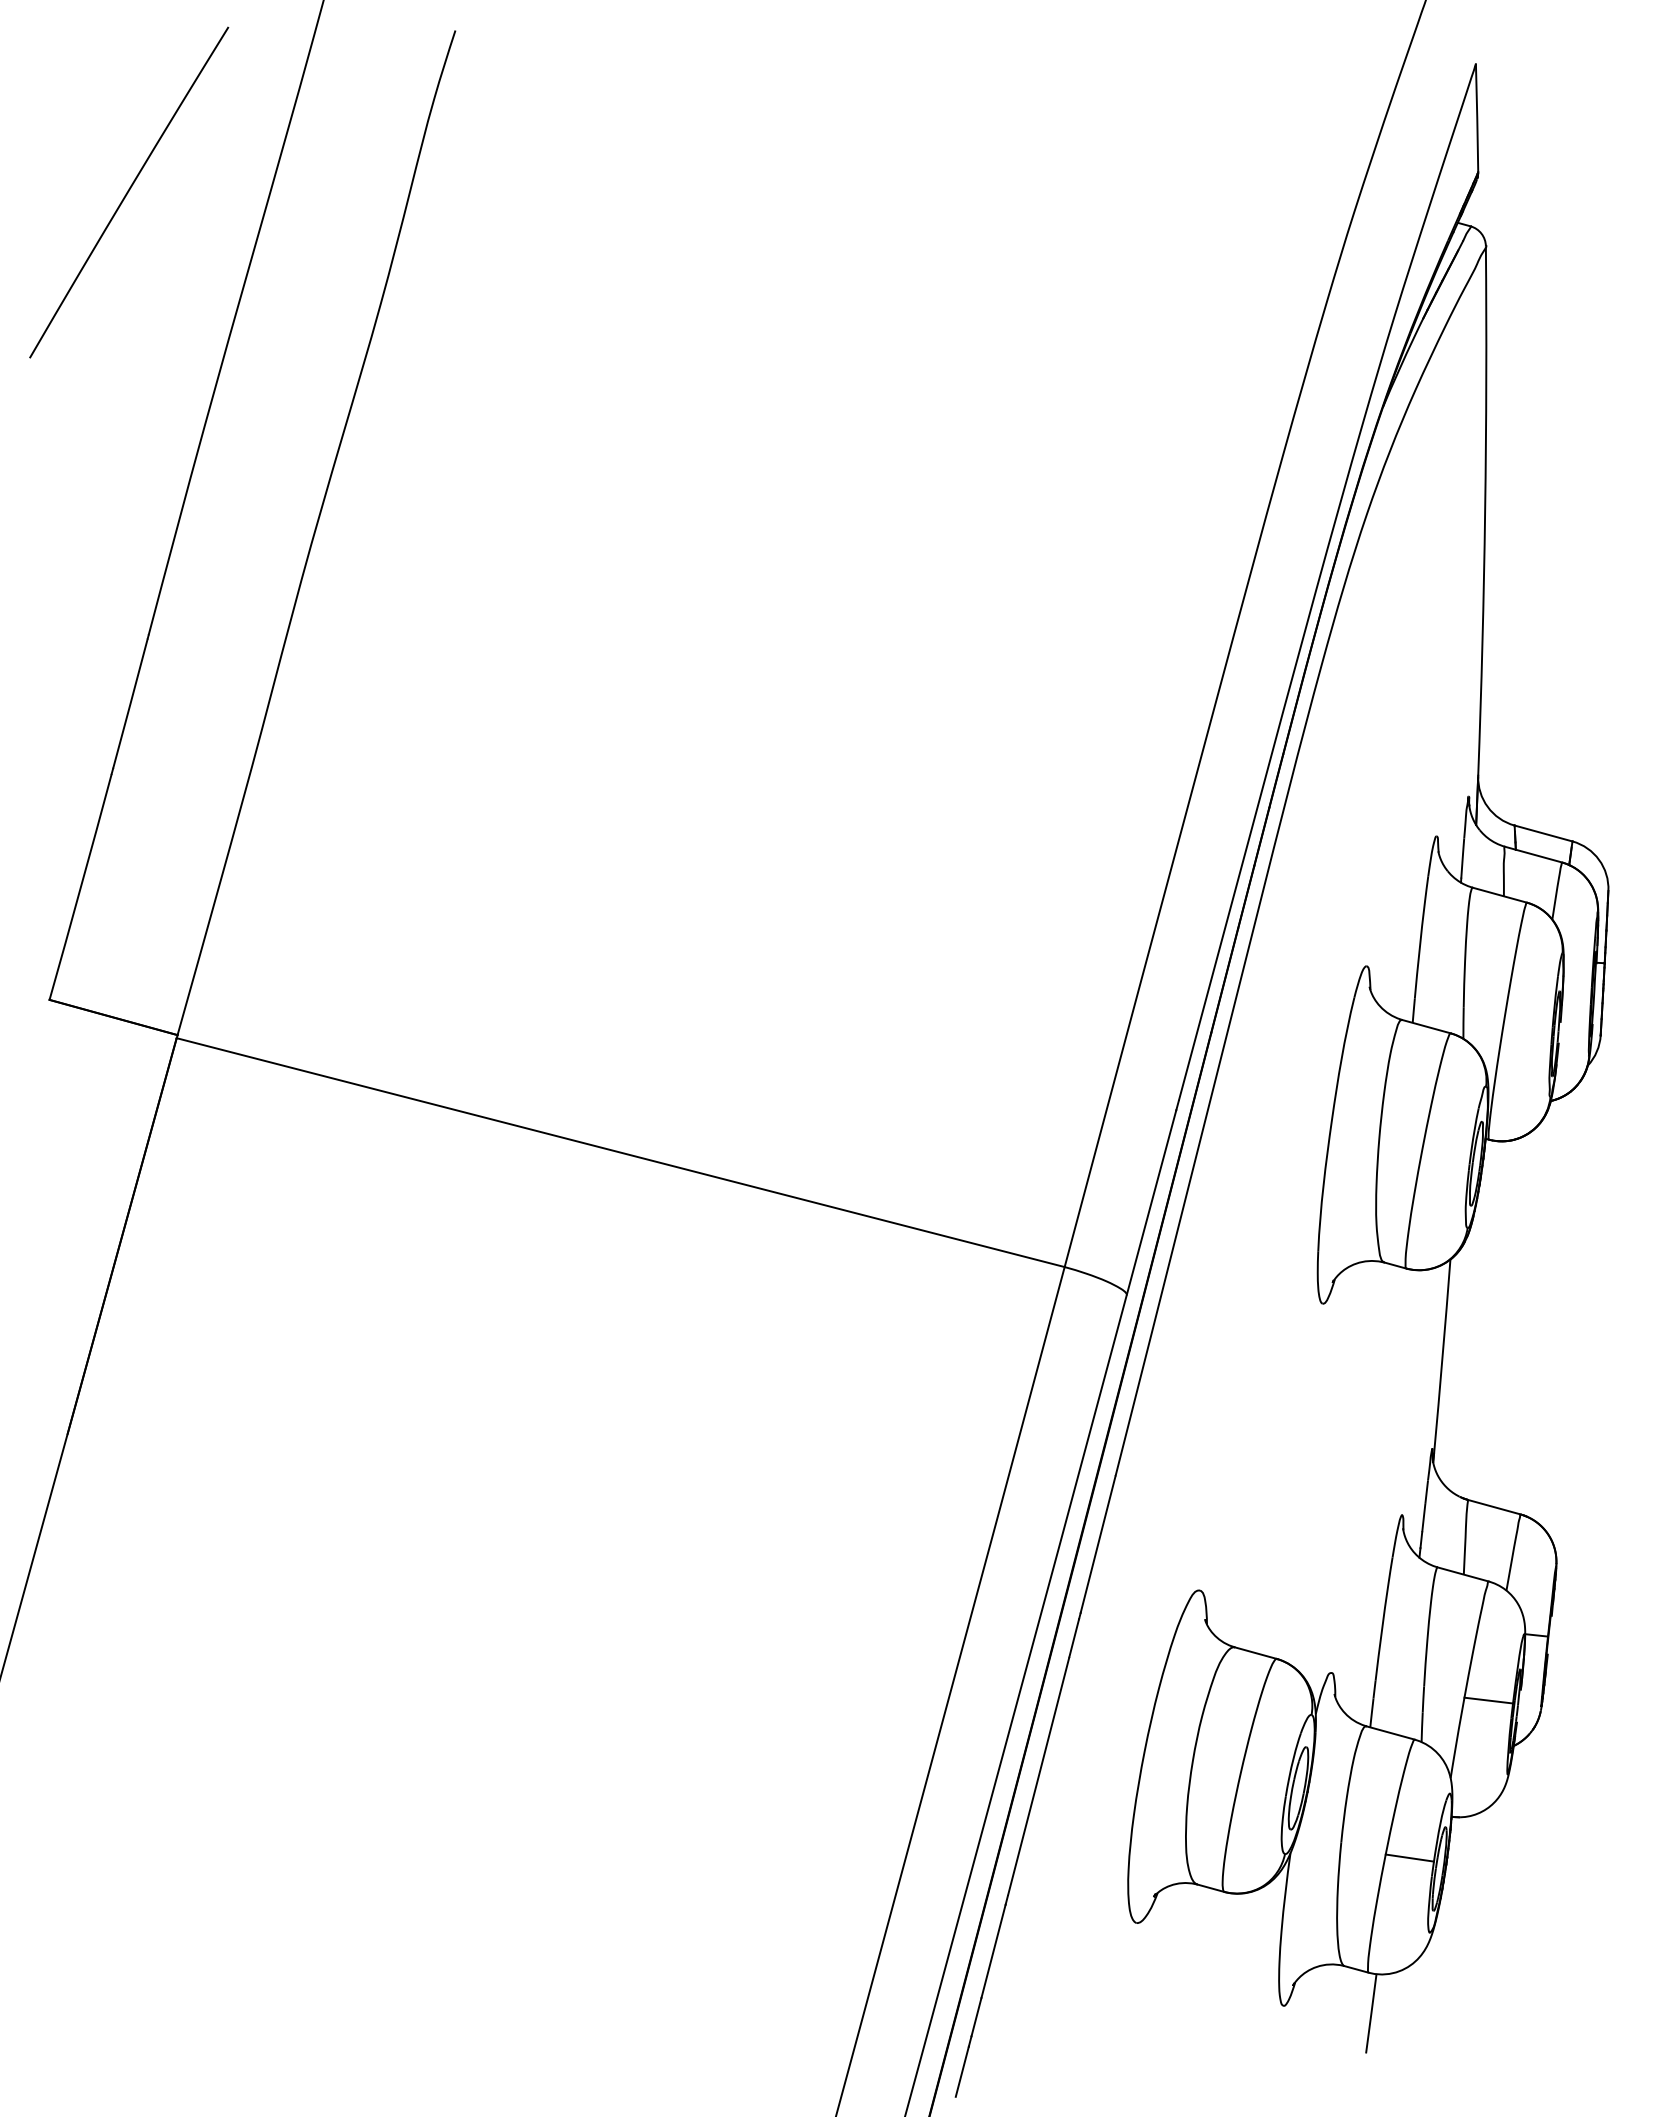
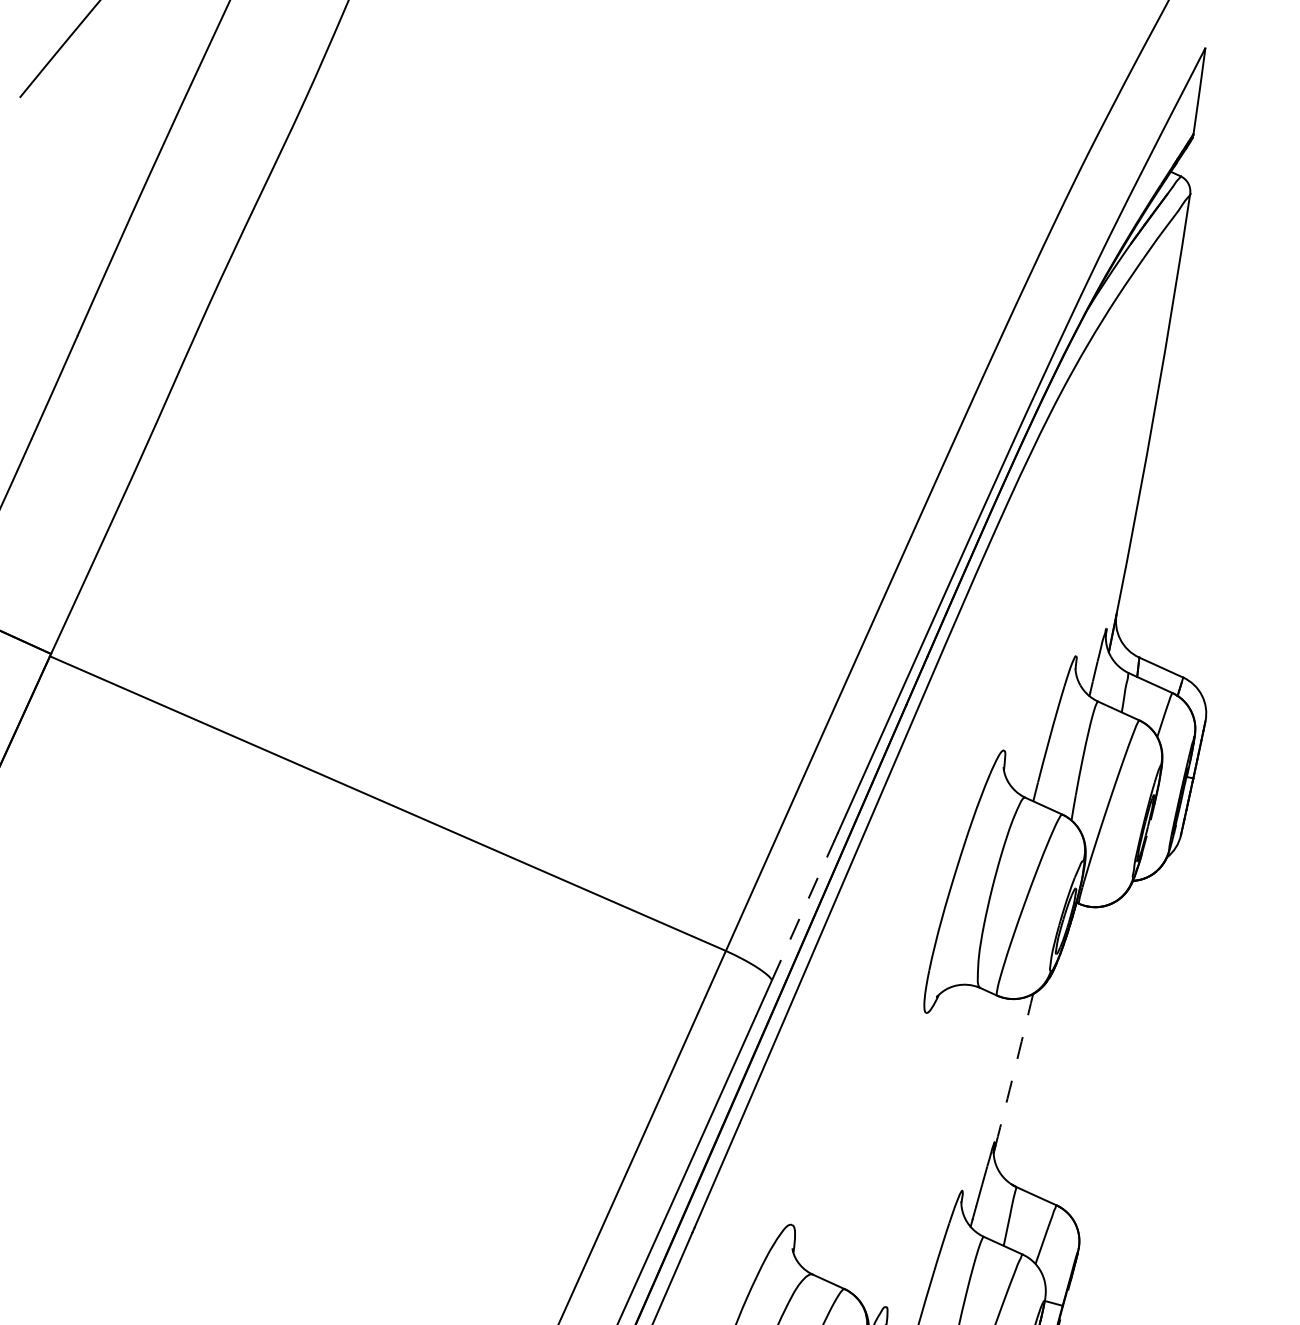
line: (1151, 1201) -> (803, 909), solid -> dashed
arc: (1442, 1356) -> (1014, 1070), solid -> dashed

